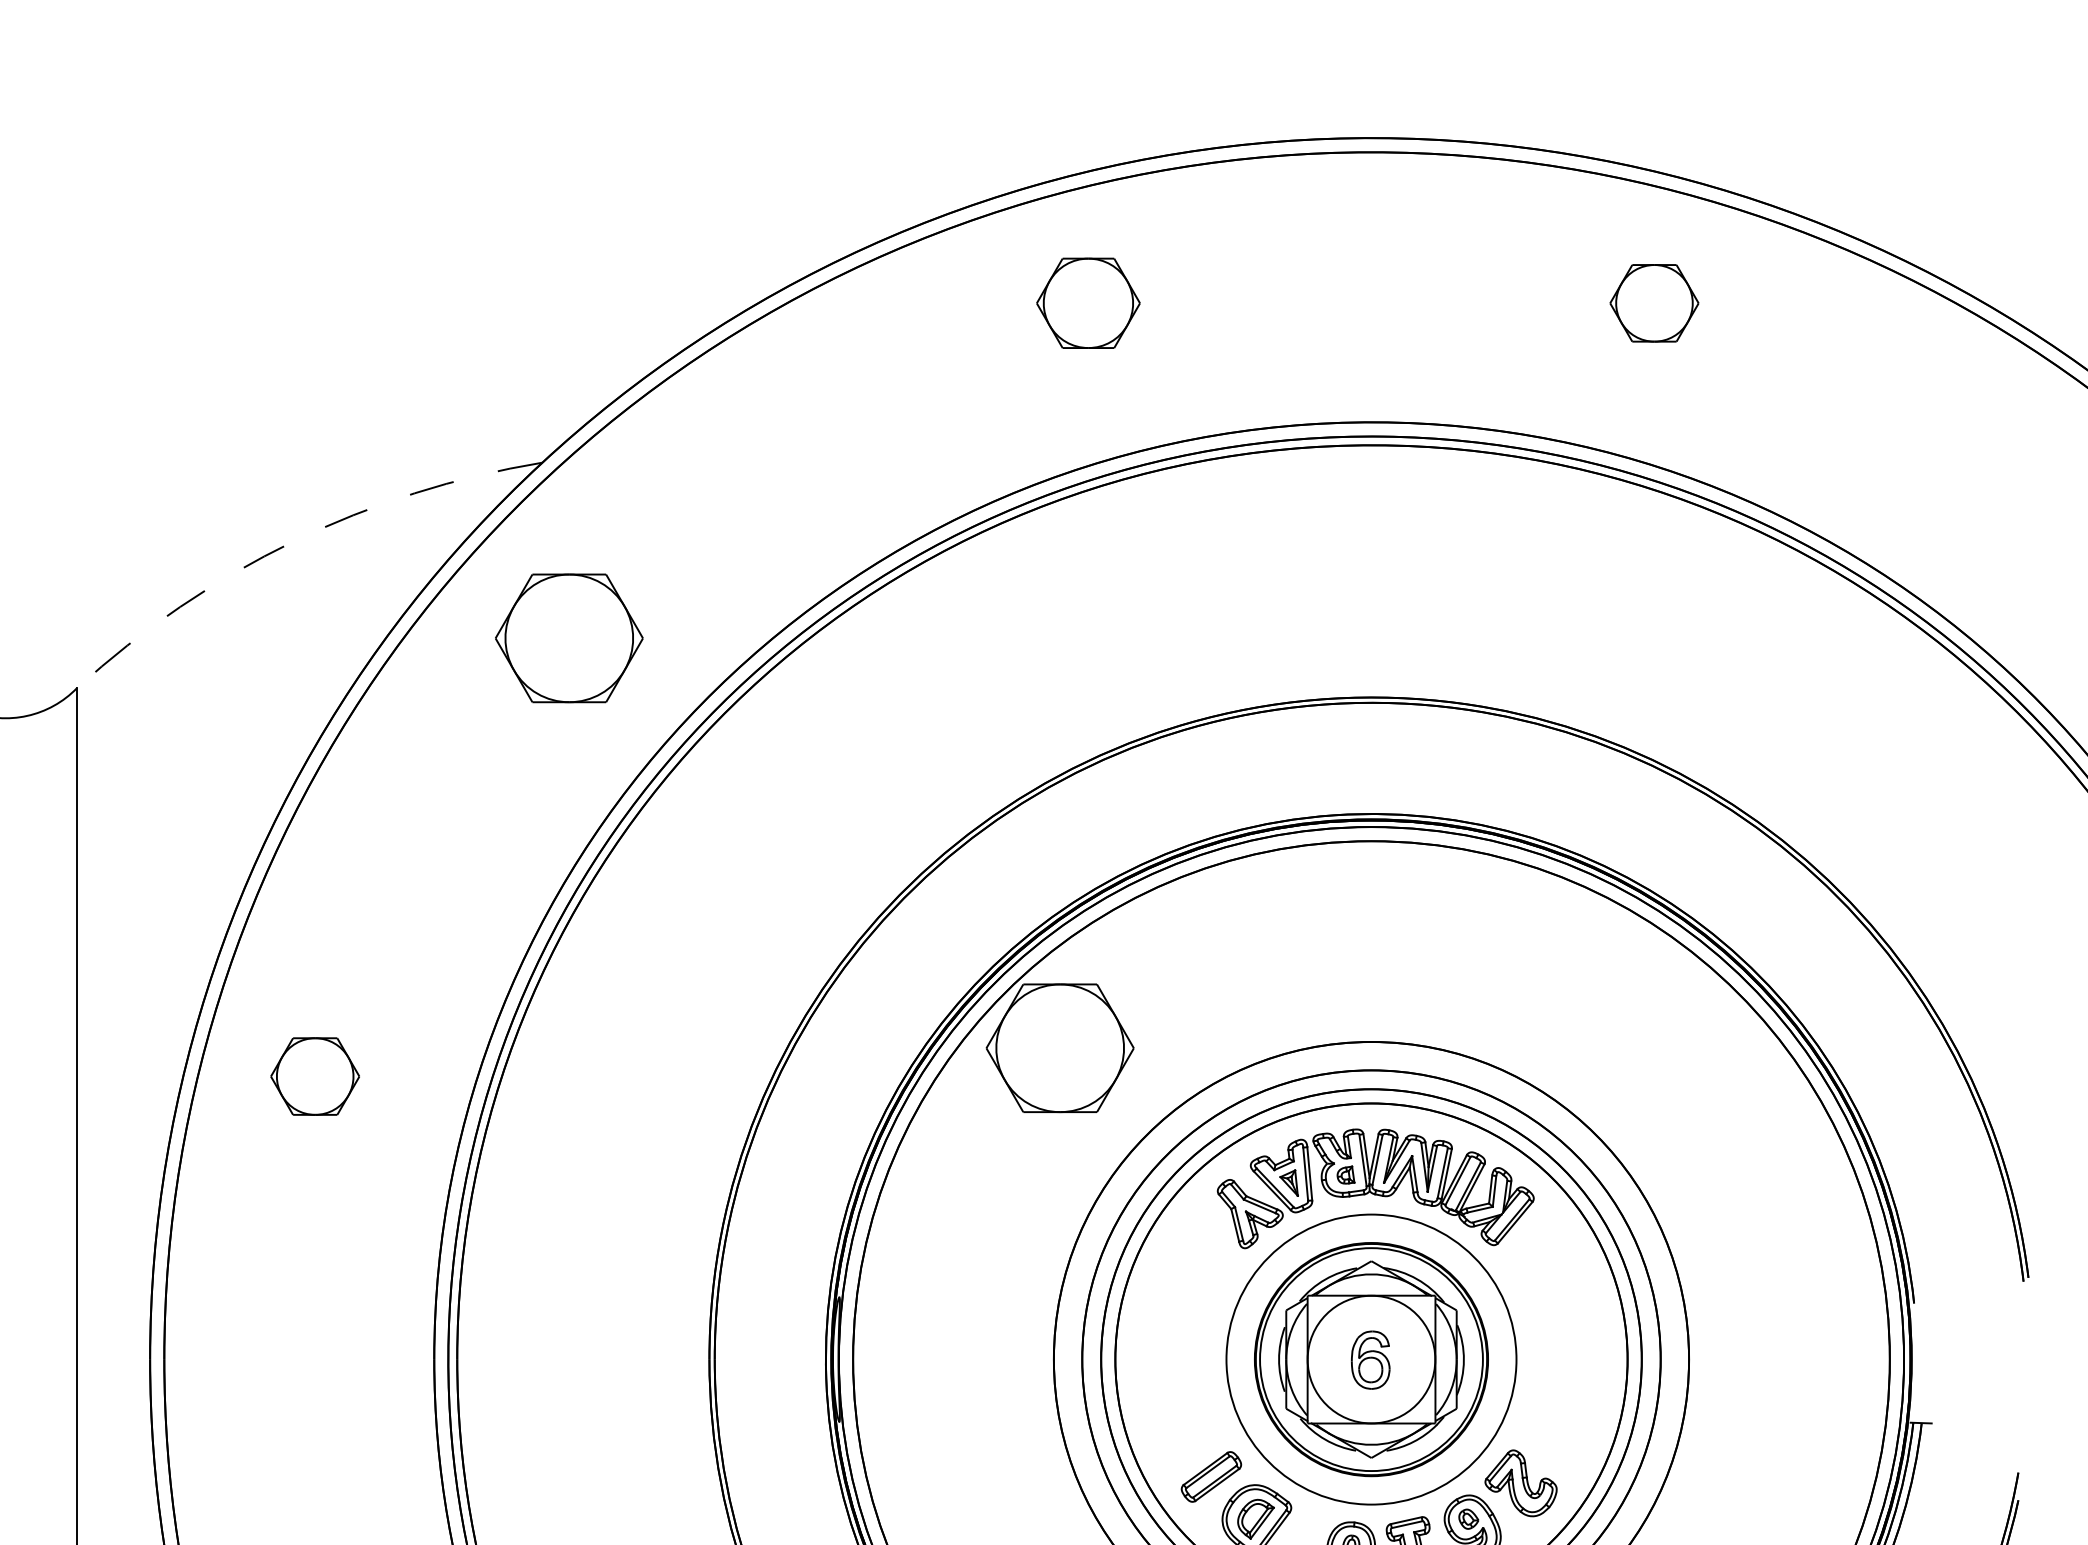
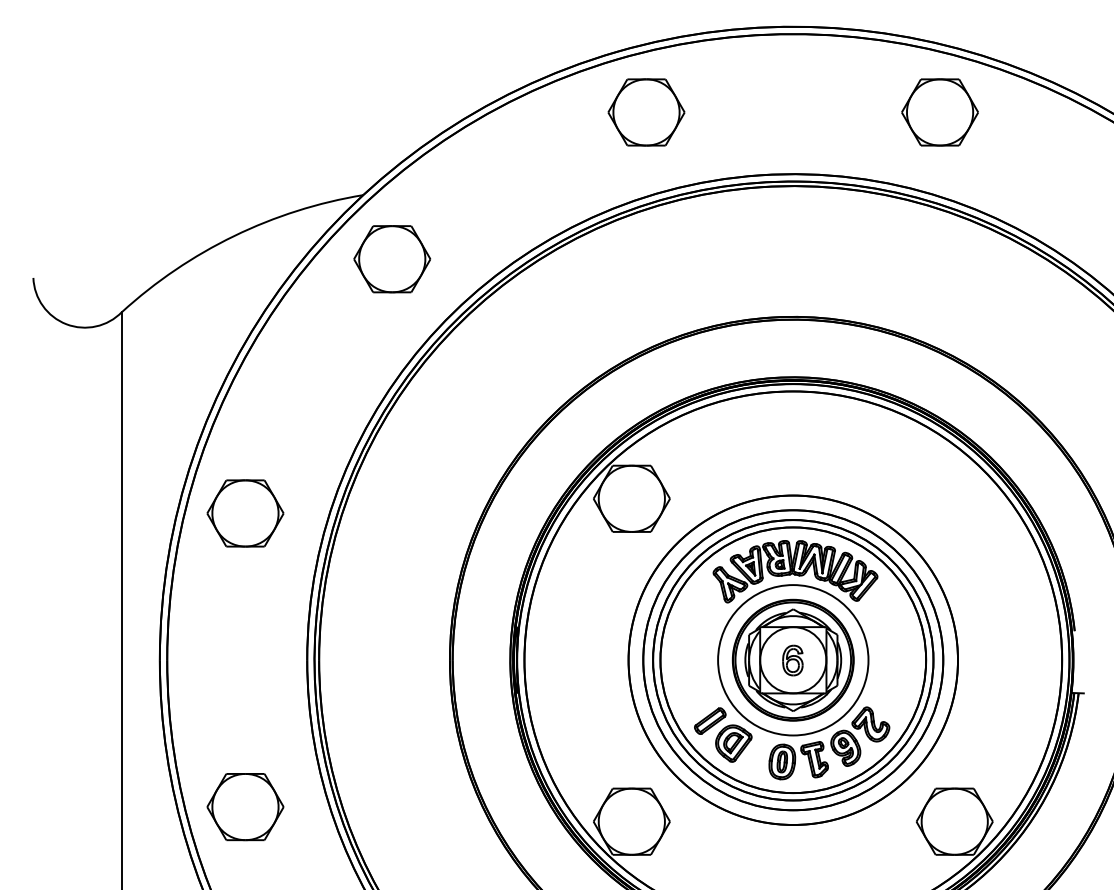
part: (1088, 303) -> (646, 112), size x1.43
part: (1653, 303) -> (939, 112), size x1.67
arc: (294, 542) -> (234, 236), dashed -> solid
part: (569, 638) -> (392, 259), moved
part: (315, 1076) -> (245, 513), size x1.67

